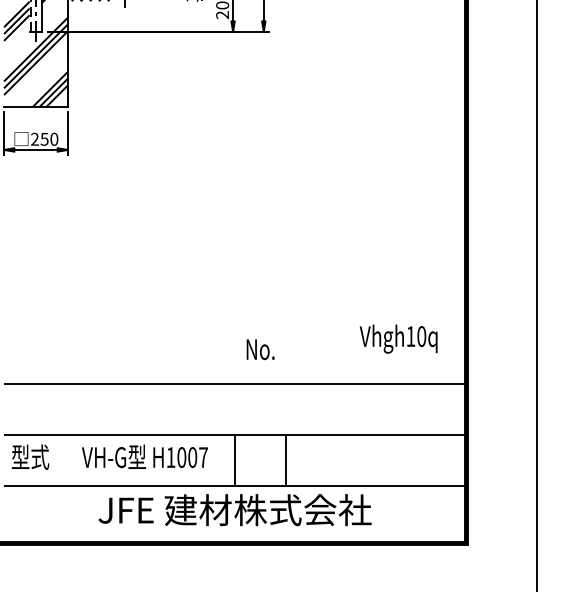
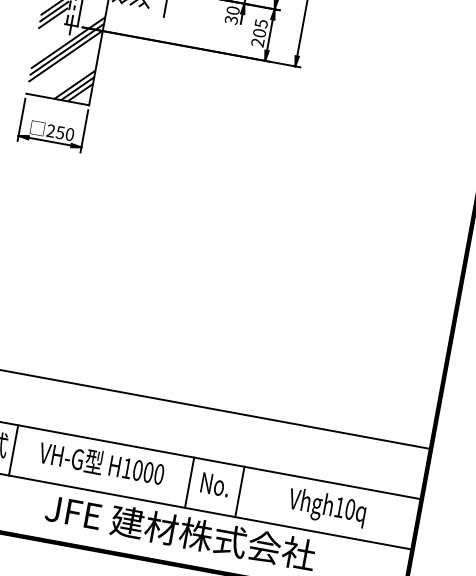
text: (398, 338) -> (327, 507), moved
text: (260, 349) -> (215, 484), moved
text: (203, 457) -> (159, 474), H1007 -> H1000
line: (55, 459) -> (13, 449), added

